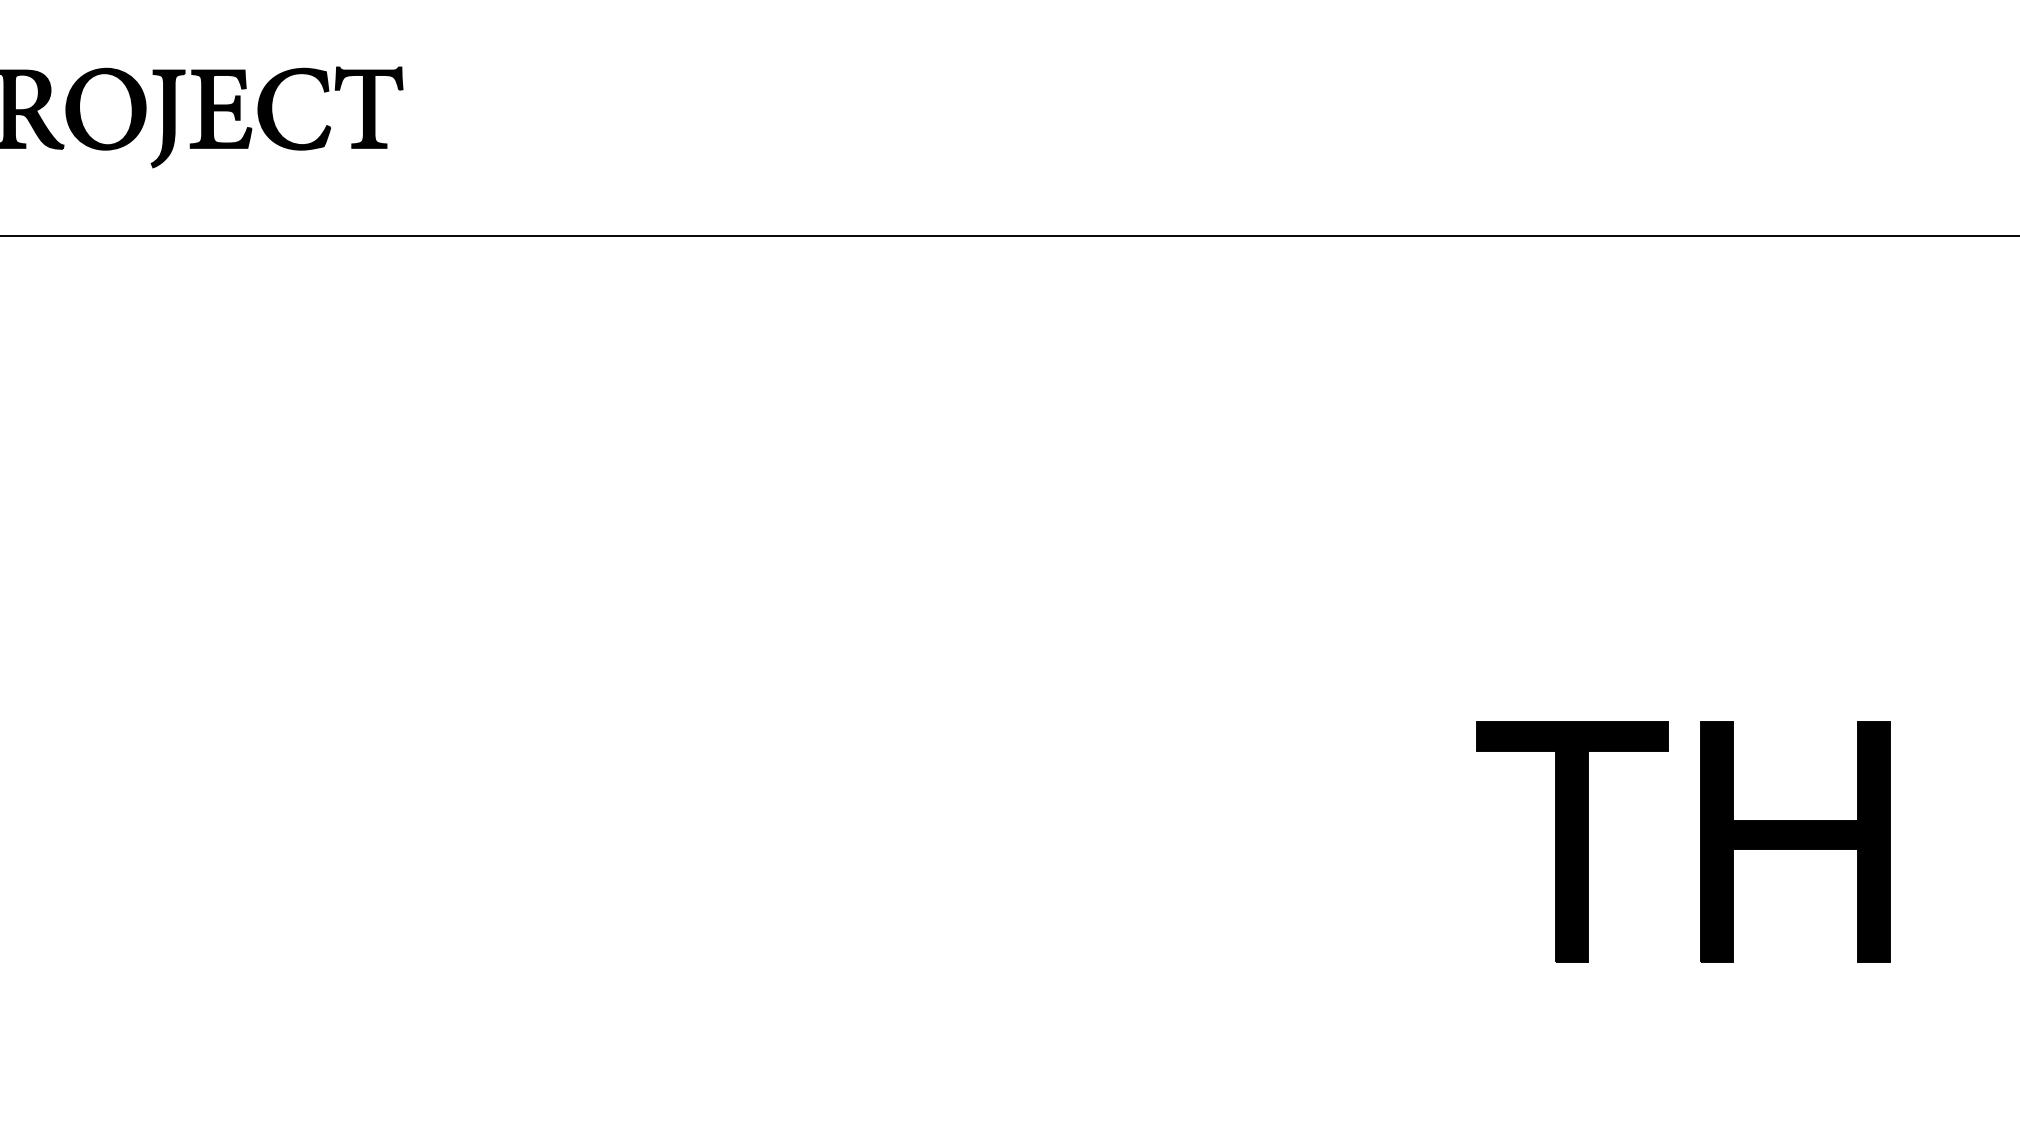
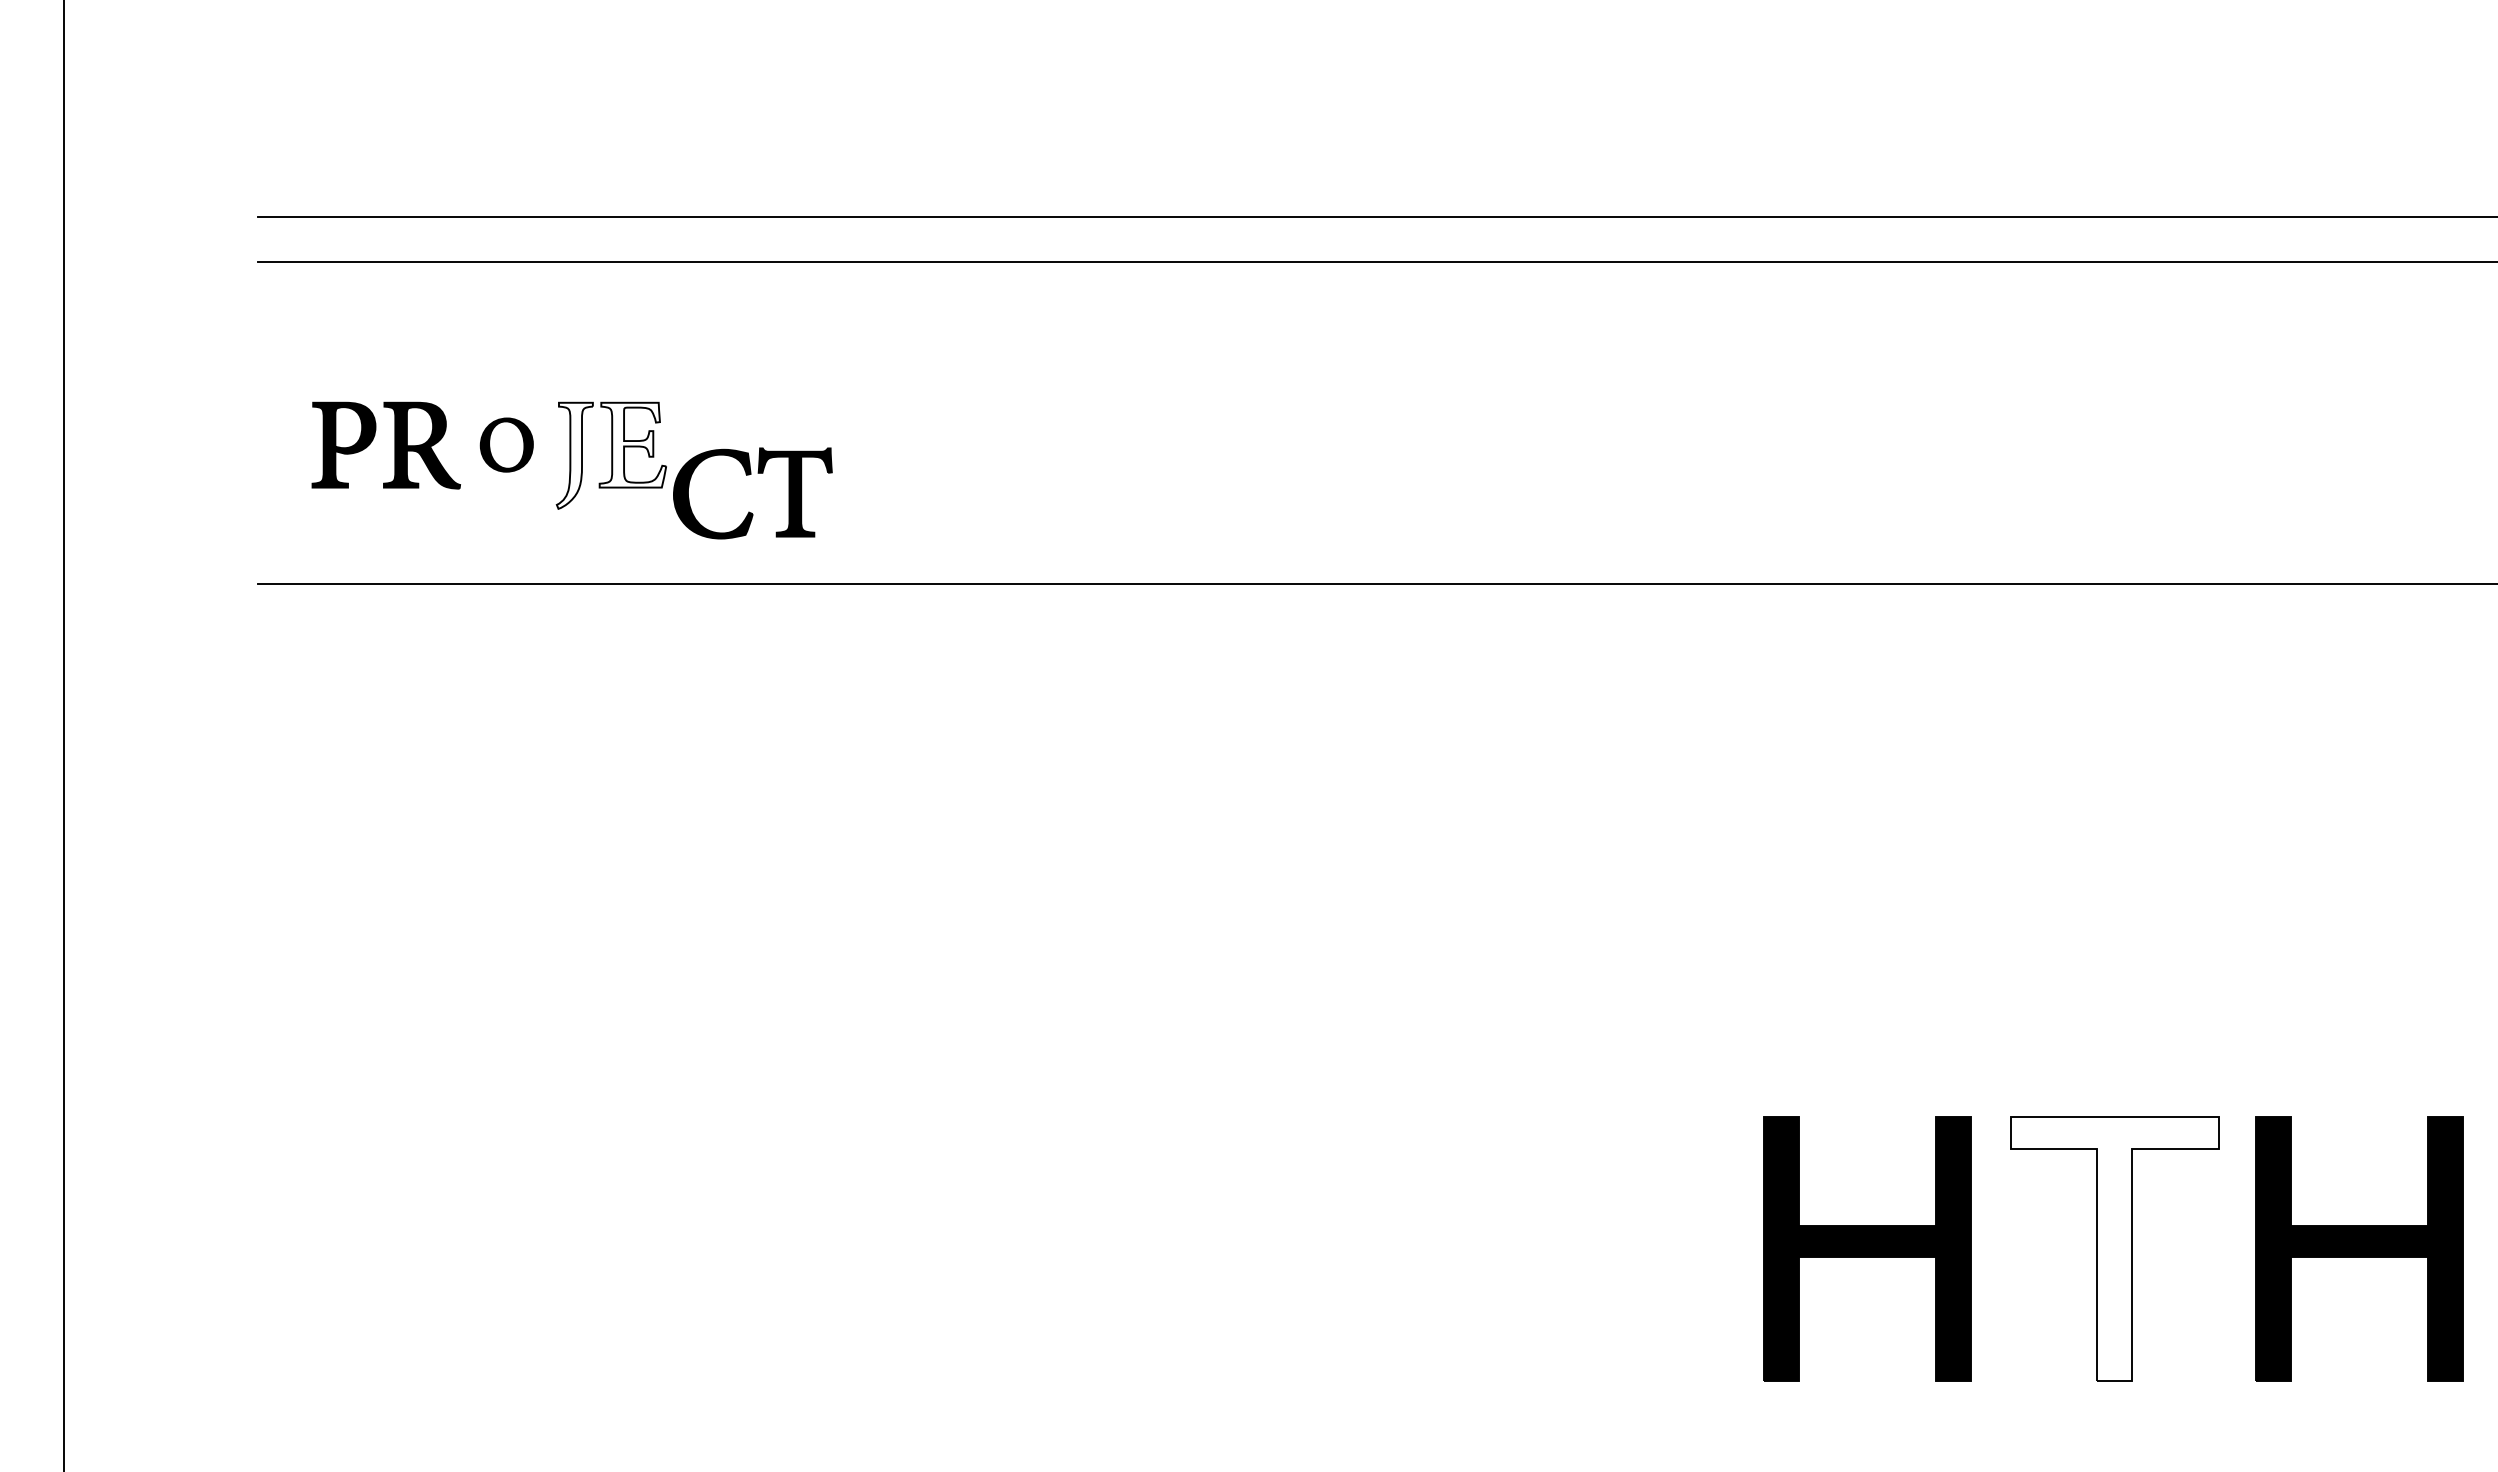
part: (327, 92) -> (749, 475), moved
part: (105, 108) -> (506, 444), size x0.6
fill: (220, 108) -> (632, 444), removed
fill: (167, 118) -> (574, 455), removed
part: (1346, 841) -> (1867, 1248), added
fill: (1572, 841) -> (2114, 1248), removed

